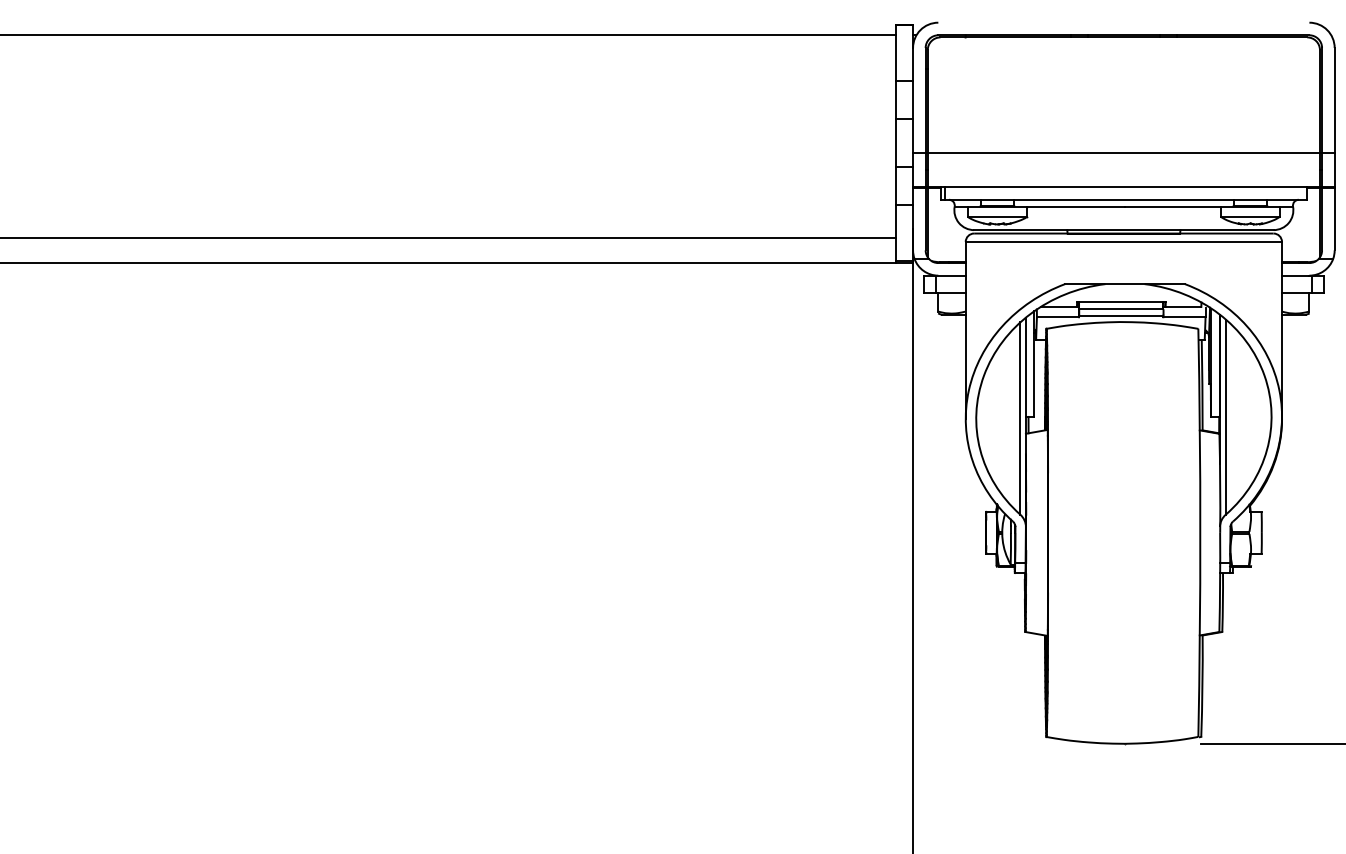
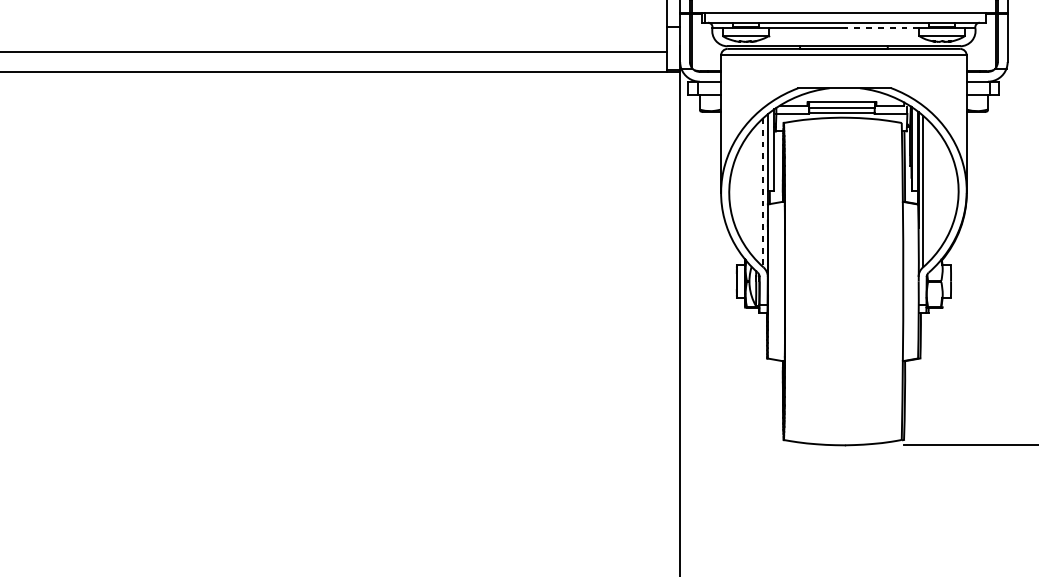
line: (1173, 206) -> (882, 27), solid -> dashed
line: (1020, 419) -> (763, 193), solid -> dashed

